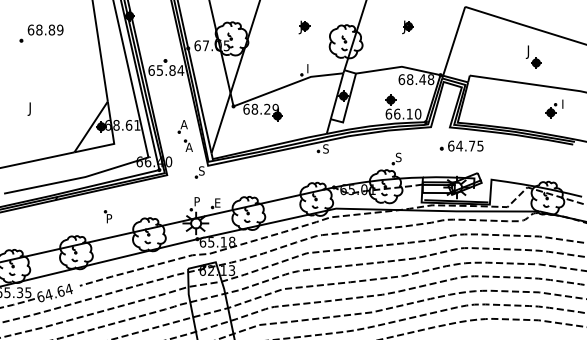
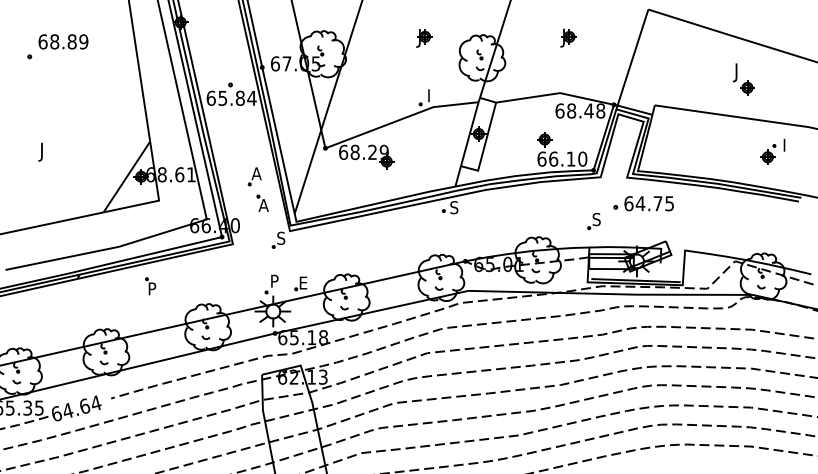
part: (396, 158) -> (593, 221), moved
part: (108, 216) -> (150, 286), moved

